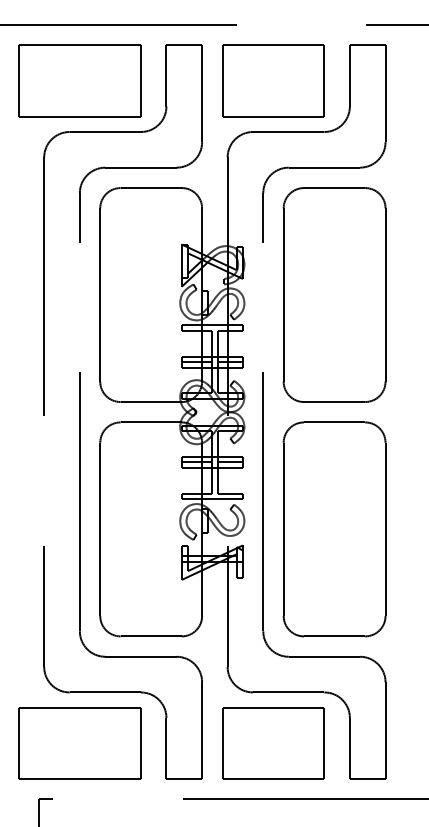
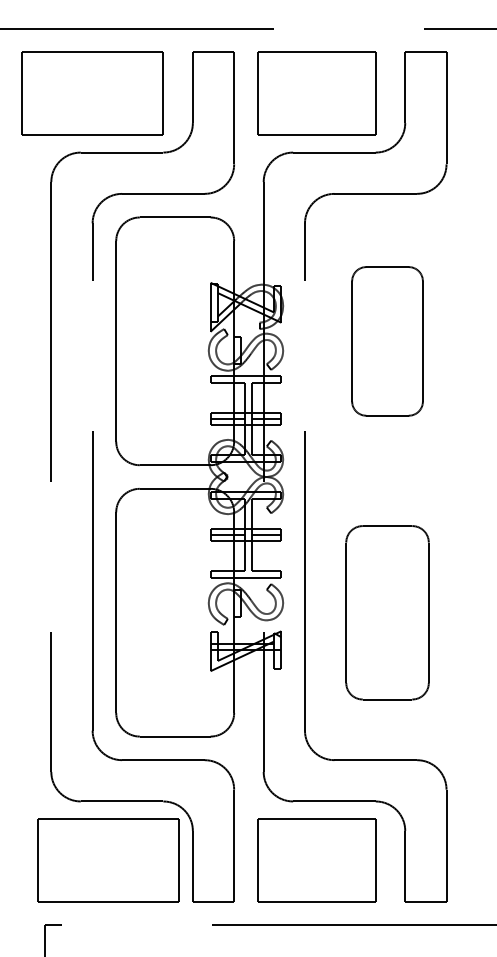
part: (334, 295) -> (387, 341), size x0.6
part: (334, 529) -> (387, 612), size x0.7
part: (79, 743) -> (108, 860), moved

